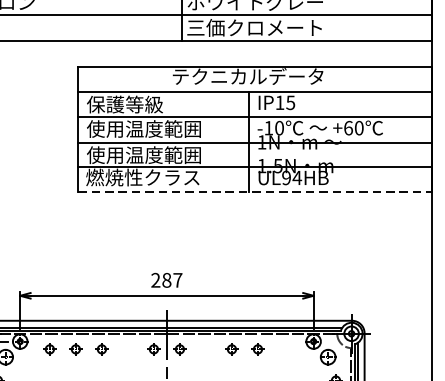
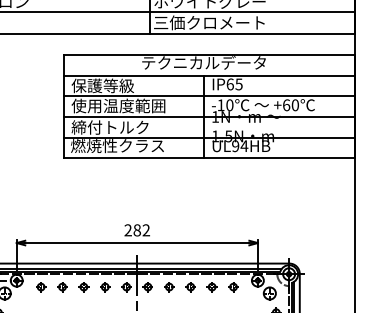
text: (279, 102) -> (229, 84), IP15 -> IP65
text: (144, 155) -> (118, 127), 使用温度範囲 -> 締付トルク
line: (255, 191) -> (210, 157), dashed -> solid
text: (178, 280) -> (146, 230), 287 -> 282
part: (128, 349) -> (105, 287), added
part: (206, 349) -> (169, 287), added
part: (283, 349) -> (233, 287), added

